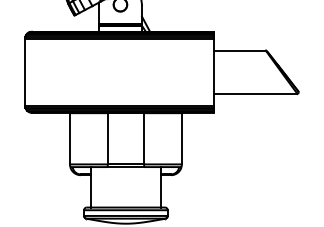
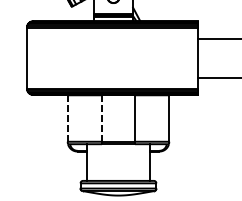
line: (70, 138) -> (68, 118), solid -> dashed
line: (107, 138) -> (101, 118), solid -> dashed

